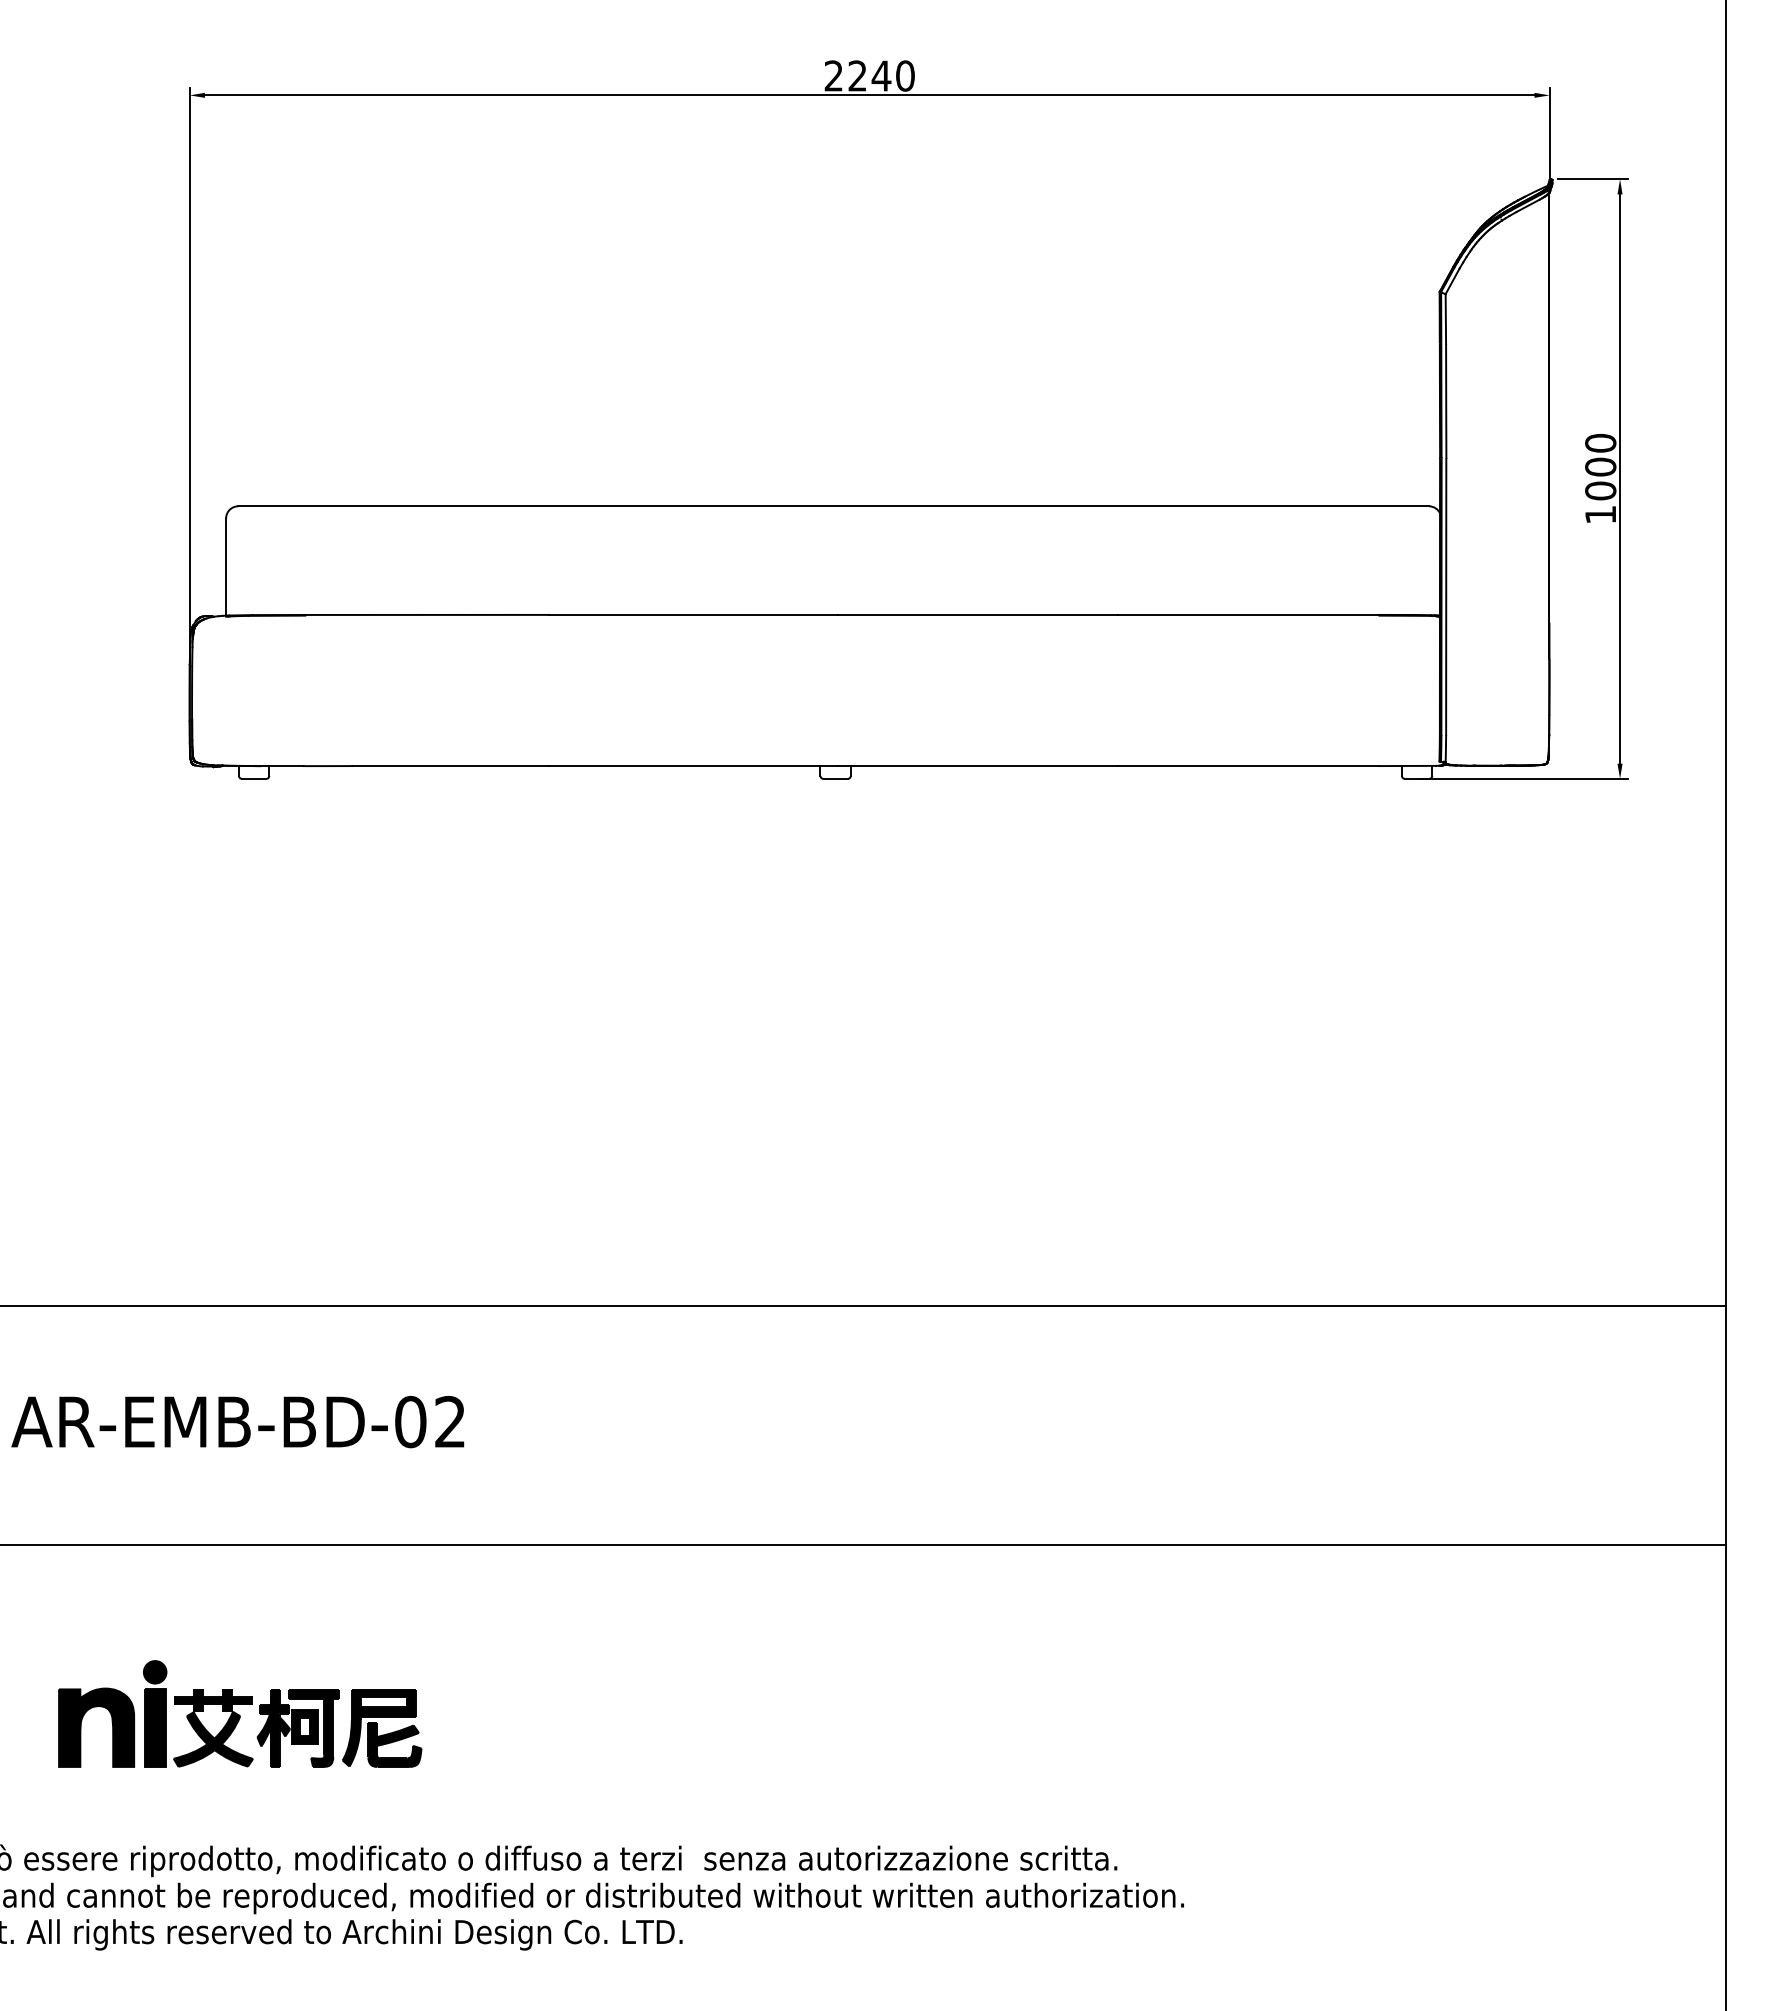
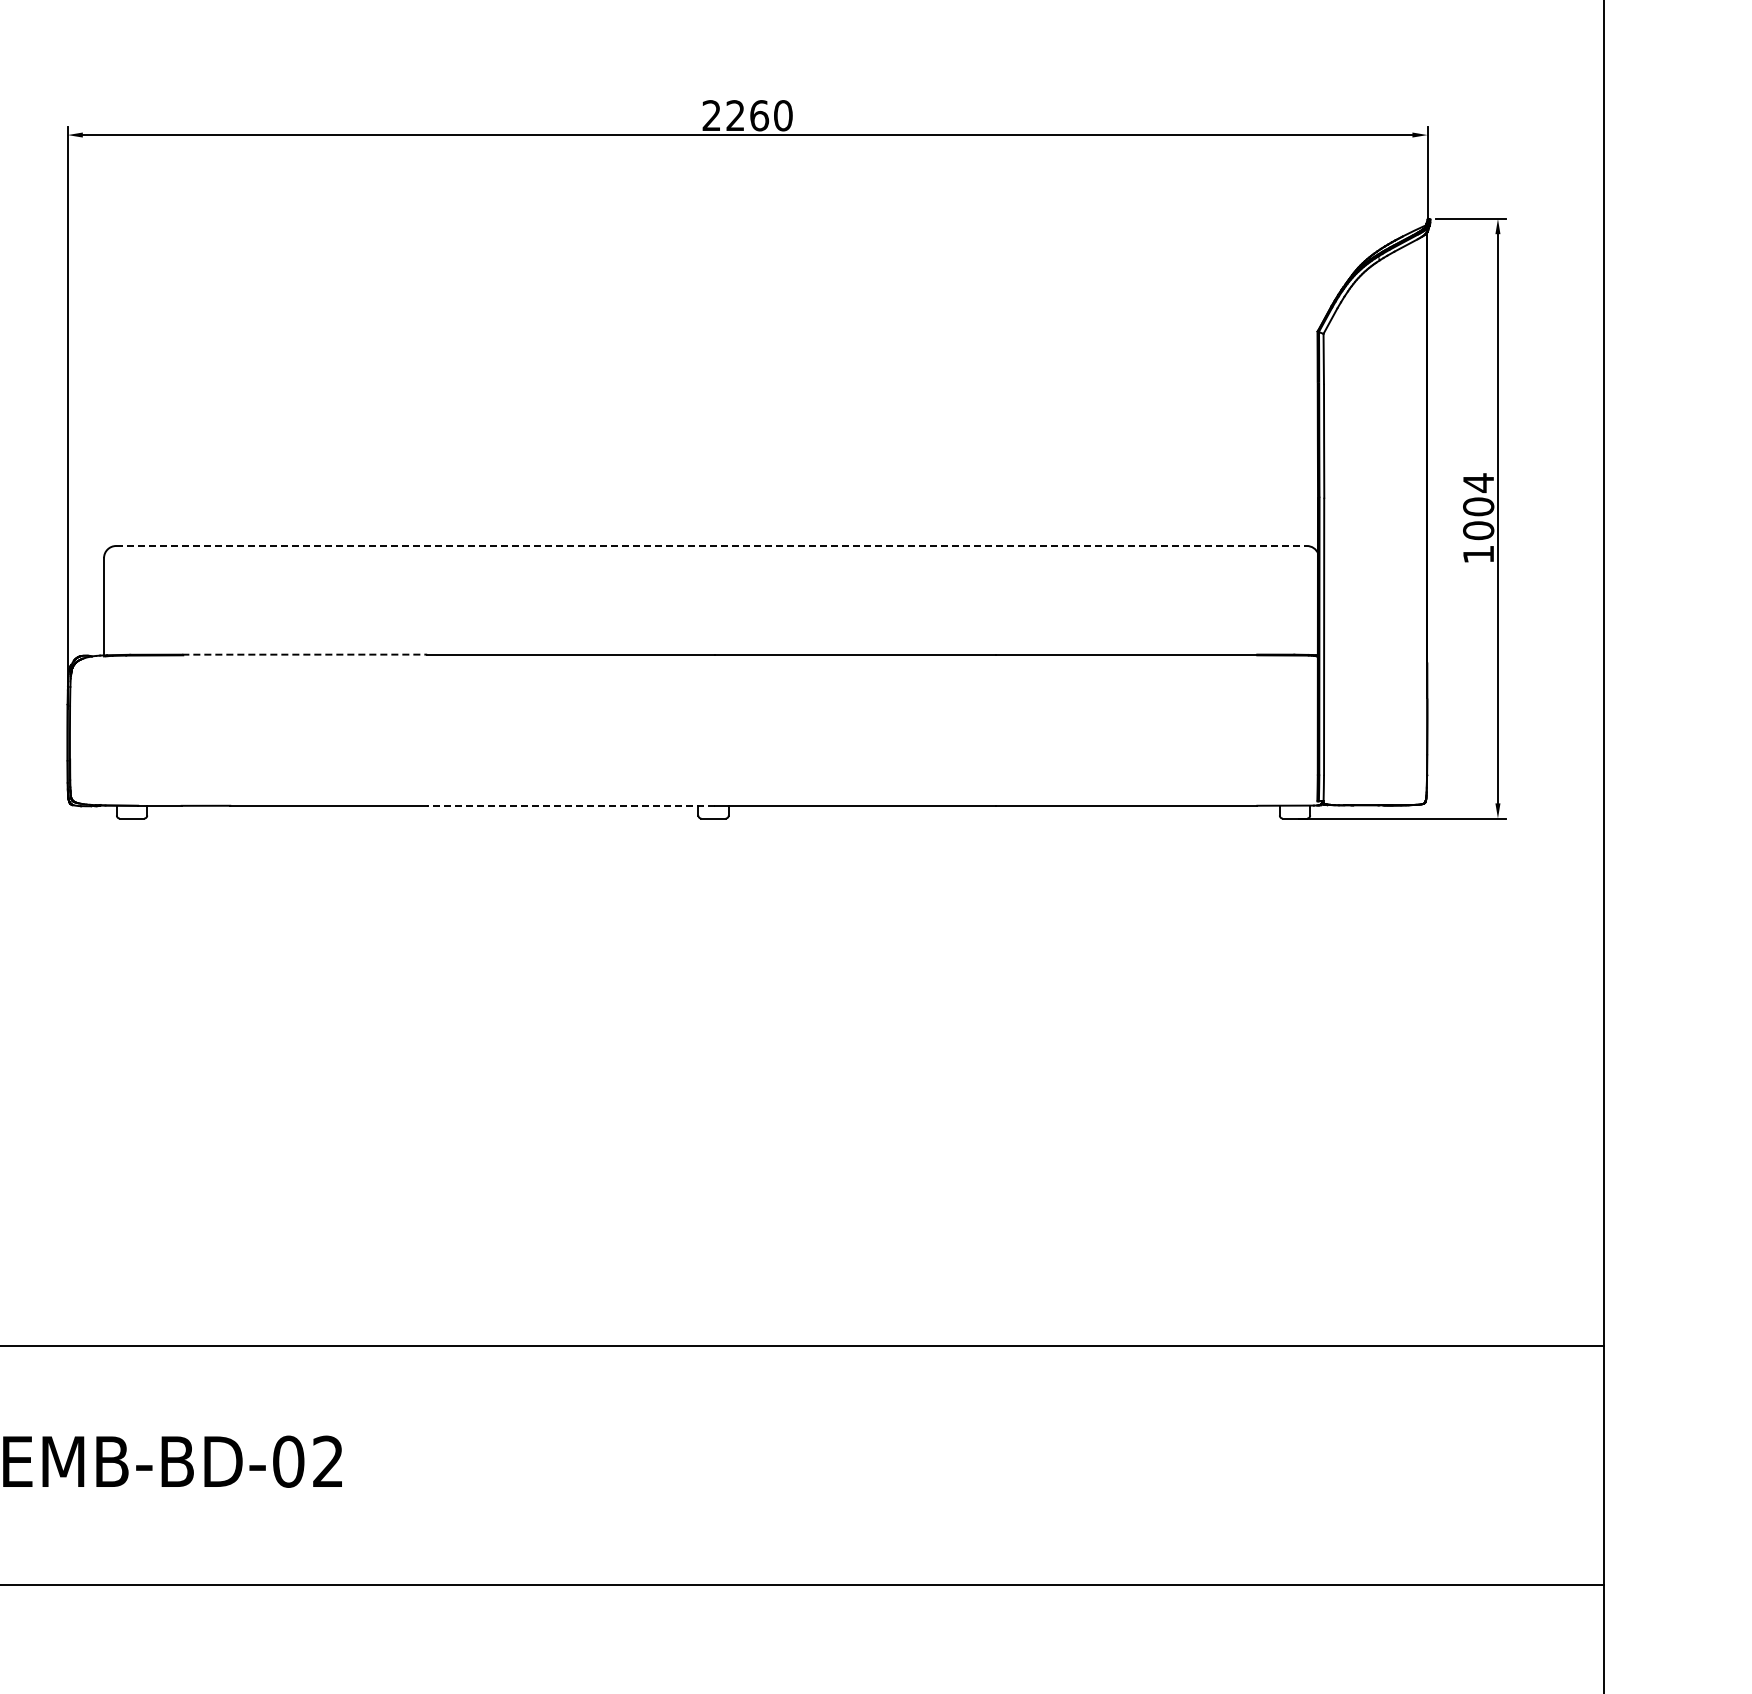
text: (881, 75) -> (759, 115), 2240 -> 2260
text: (1600, 443) -> (1478, 483), 1000 -> 1004
line: (834, 506) -> (712, 546), solid -> dashed
line: (427, 614) -> (305, 654), solid -> dashed
line: (692, 766) -> (570, 806), solid -> dashed

